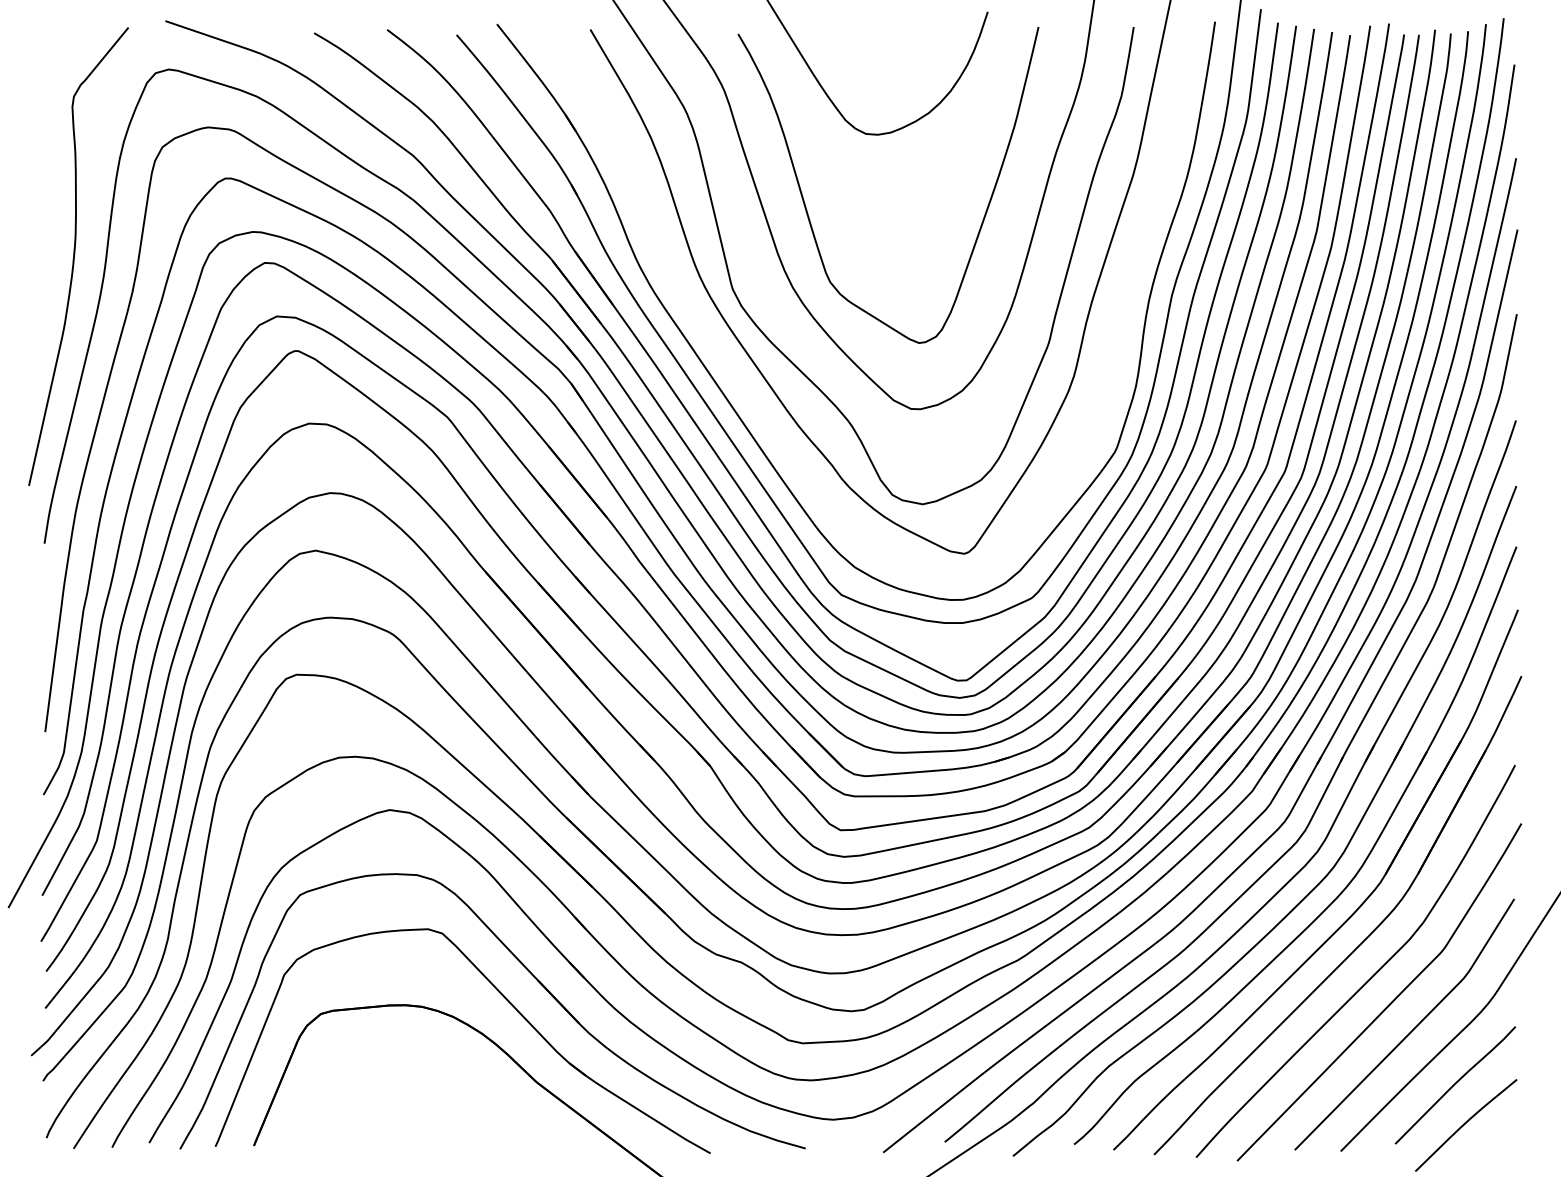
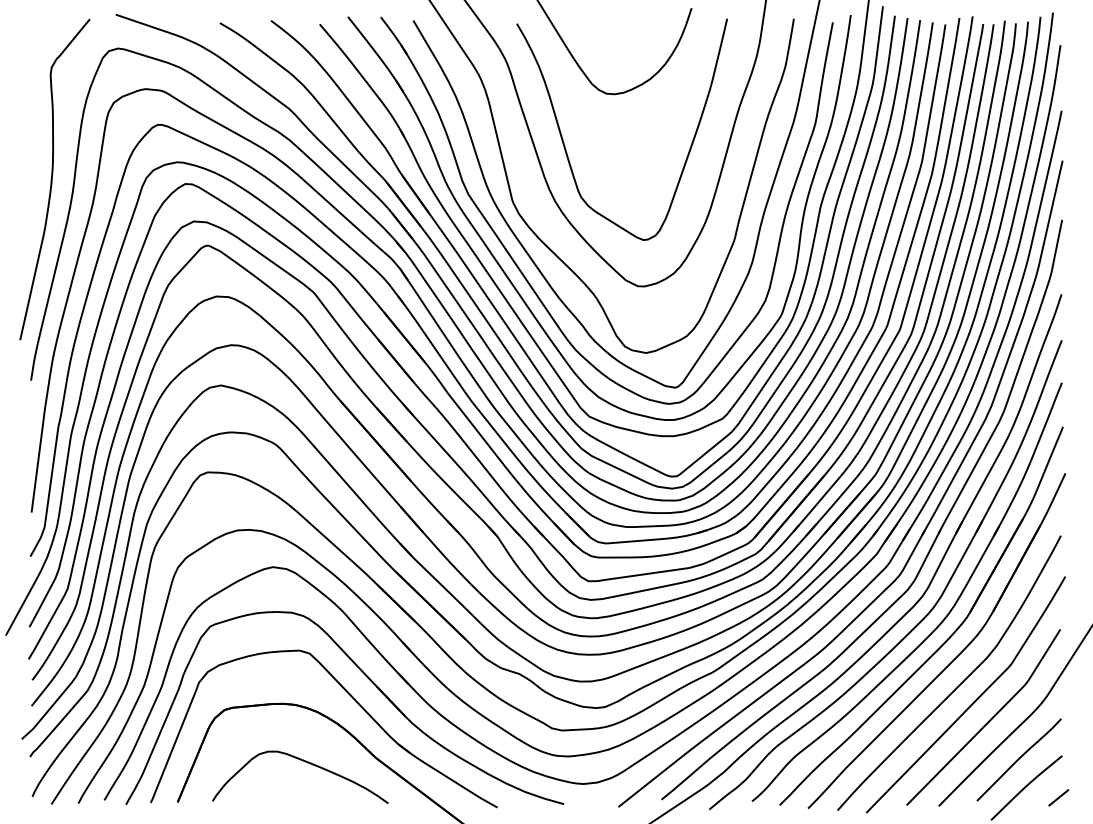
part: (741, 382) -> (519, 267), added
curve: (438, 1089) -> (306, 762), added
line: (1511, 1139) -> (1058, 797), added

